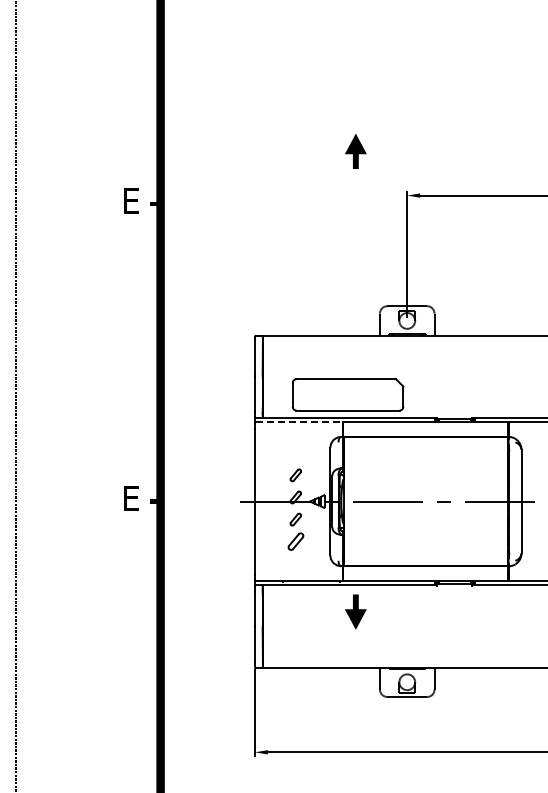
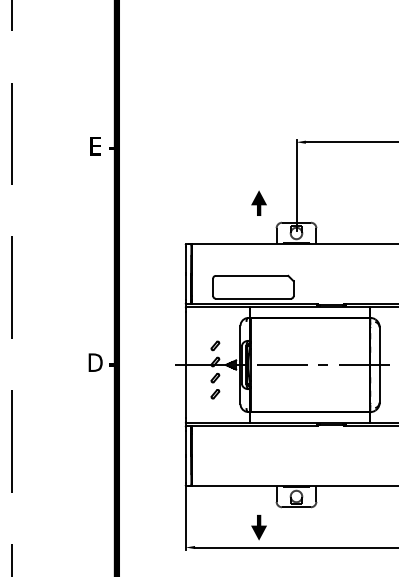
part: (355, 151) -> (258, 203), moved
line: (299, 422) -> (218, 307), dashed -> solid
text: (131, 498) -> (95, 362), E -> D
part: (295, 541) -> (215, 394), size x0.71
part: (355, 611) -> (258, 527), moved

